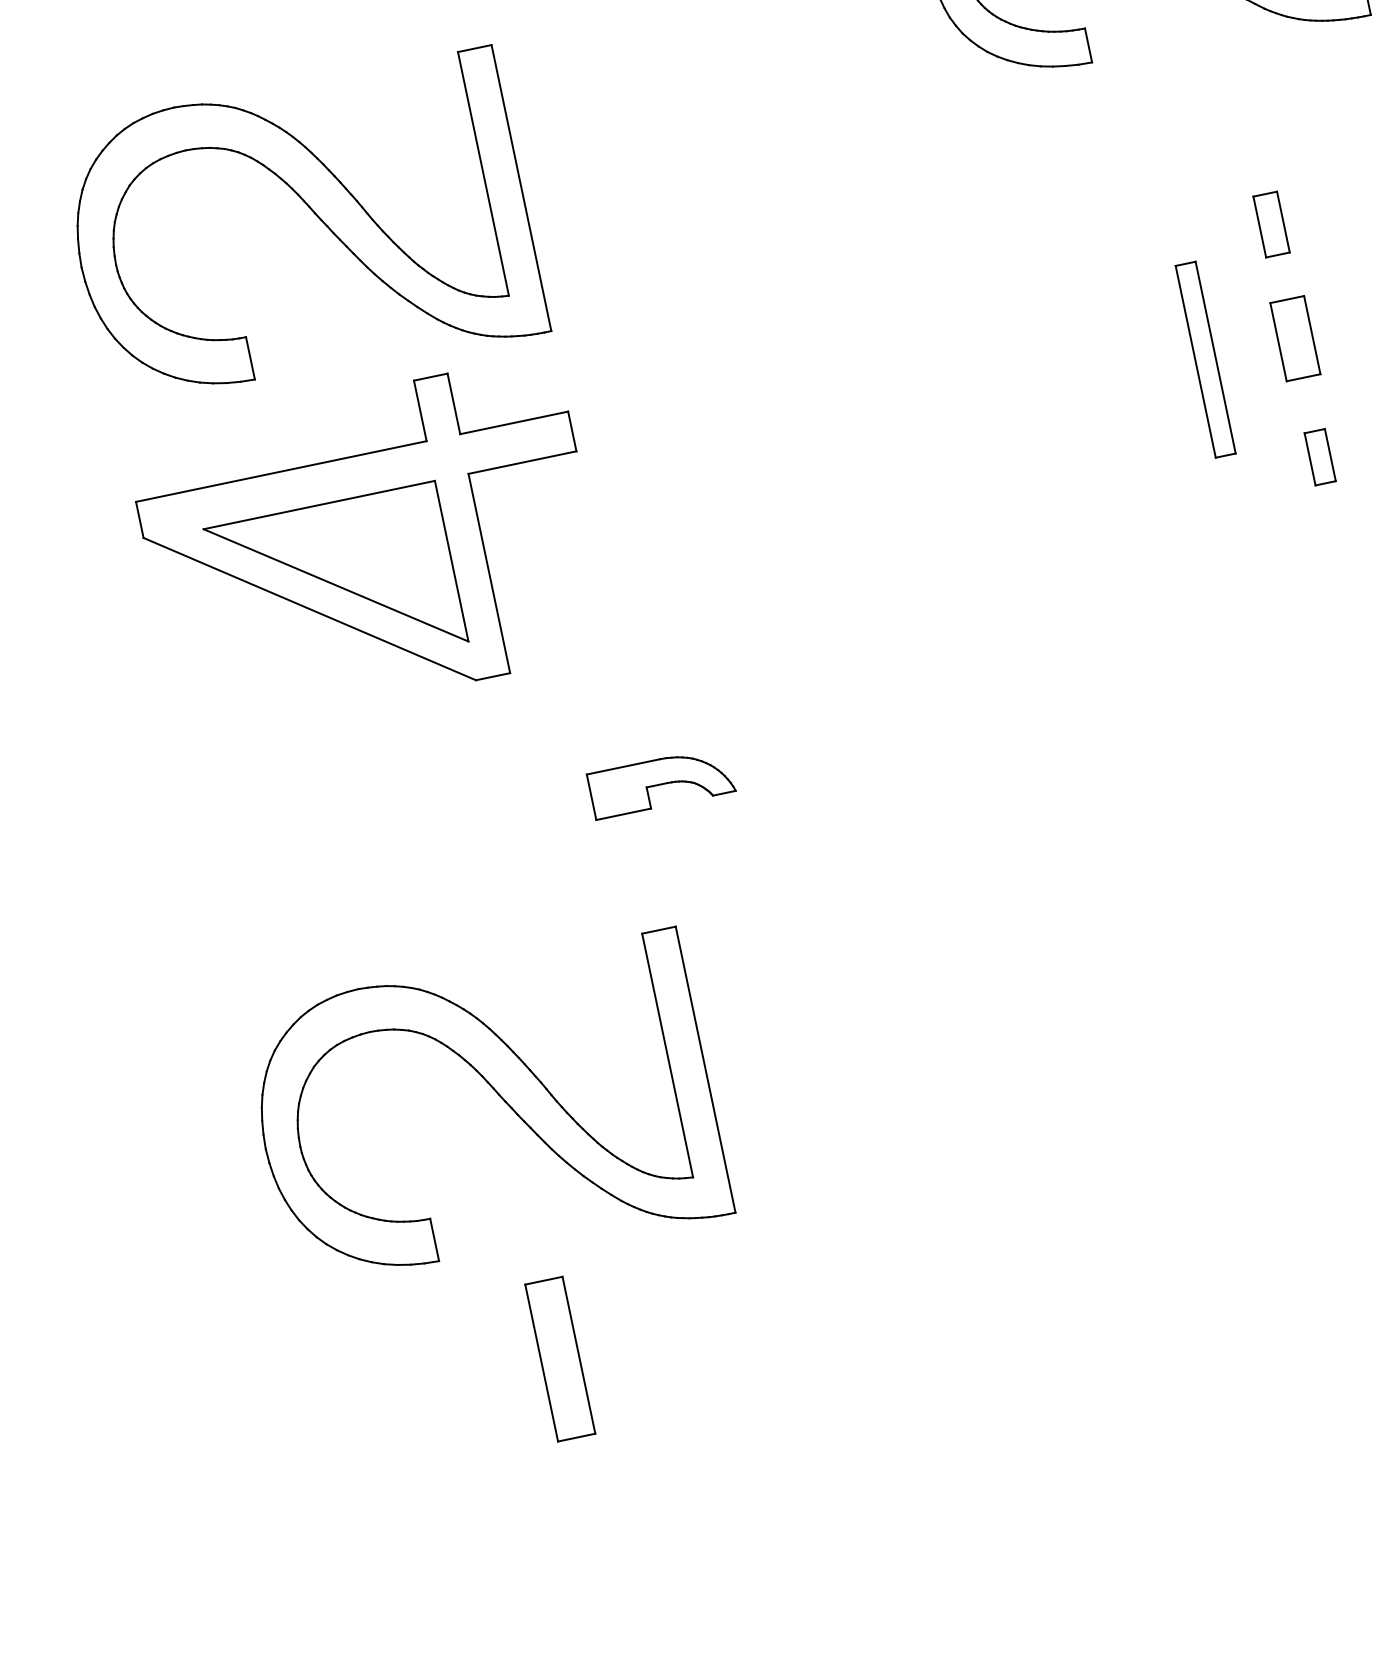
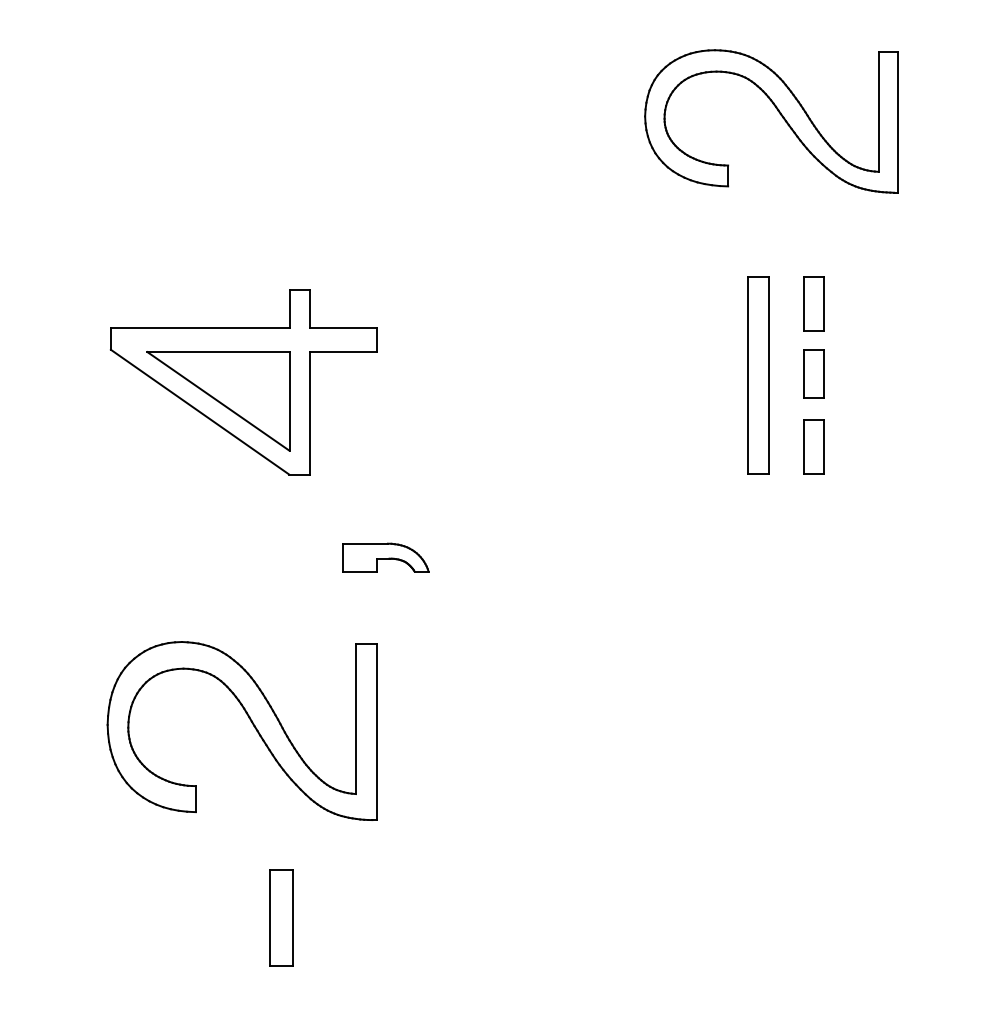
part: (315, 216) -> (251, 181), removed
part: (1270, 223) -> (813, 303), size x1.43
part: (1205, 359) -> (758, 375), size x1.67
part: (1319, 456) -> (813, 446), size x1.67
part: (560, 1358) -> (281, 917), moved

